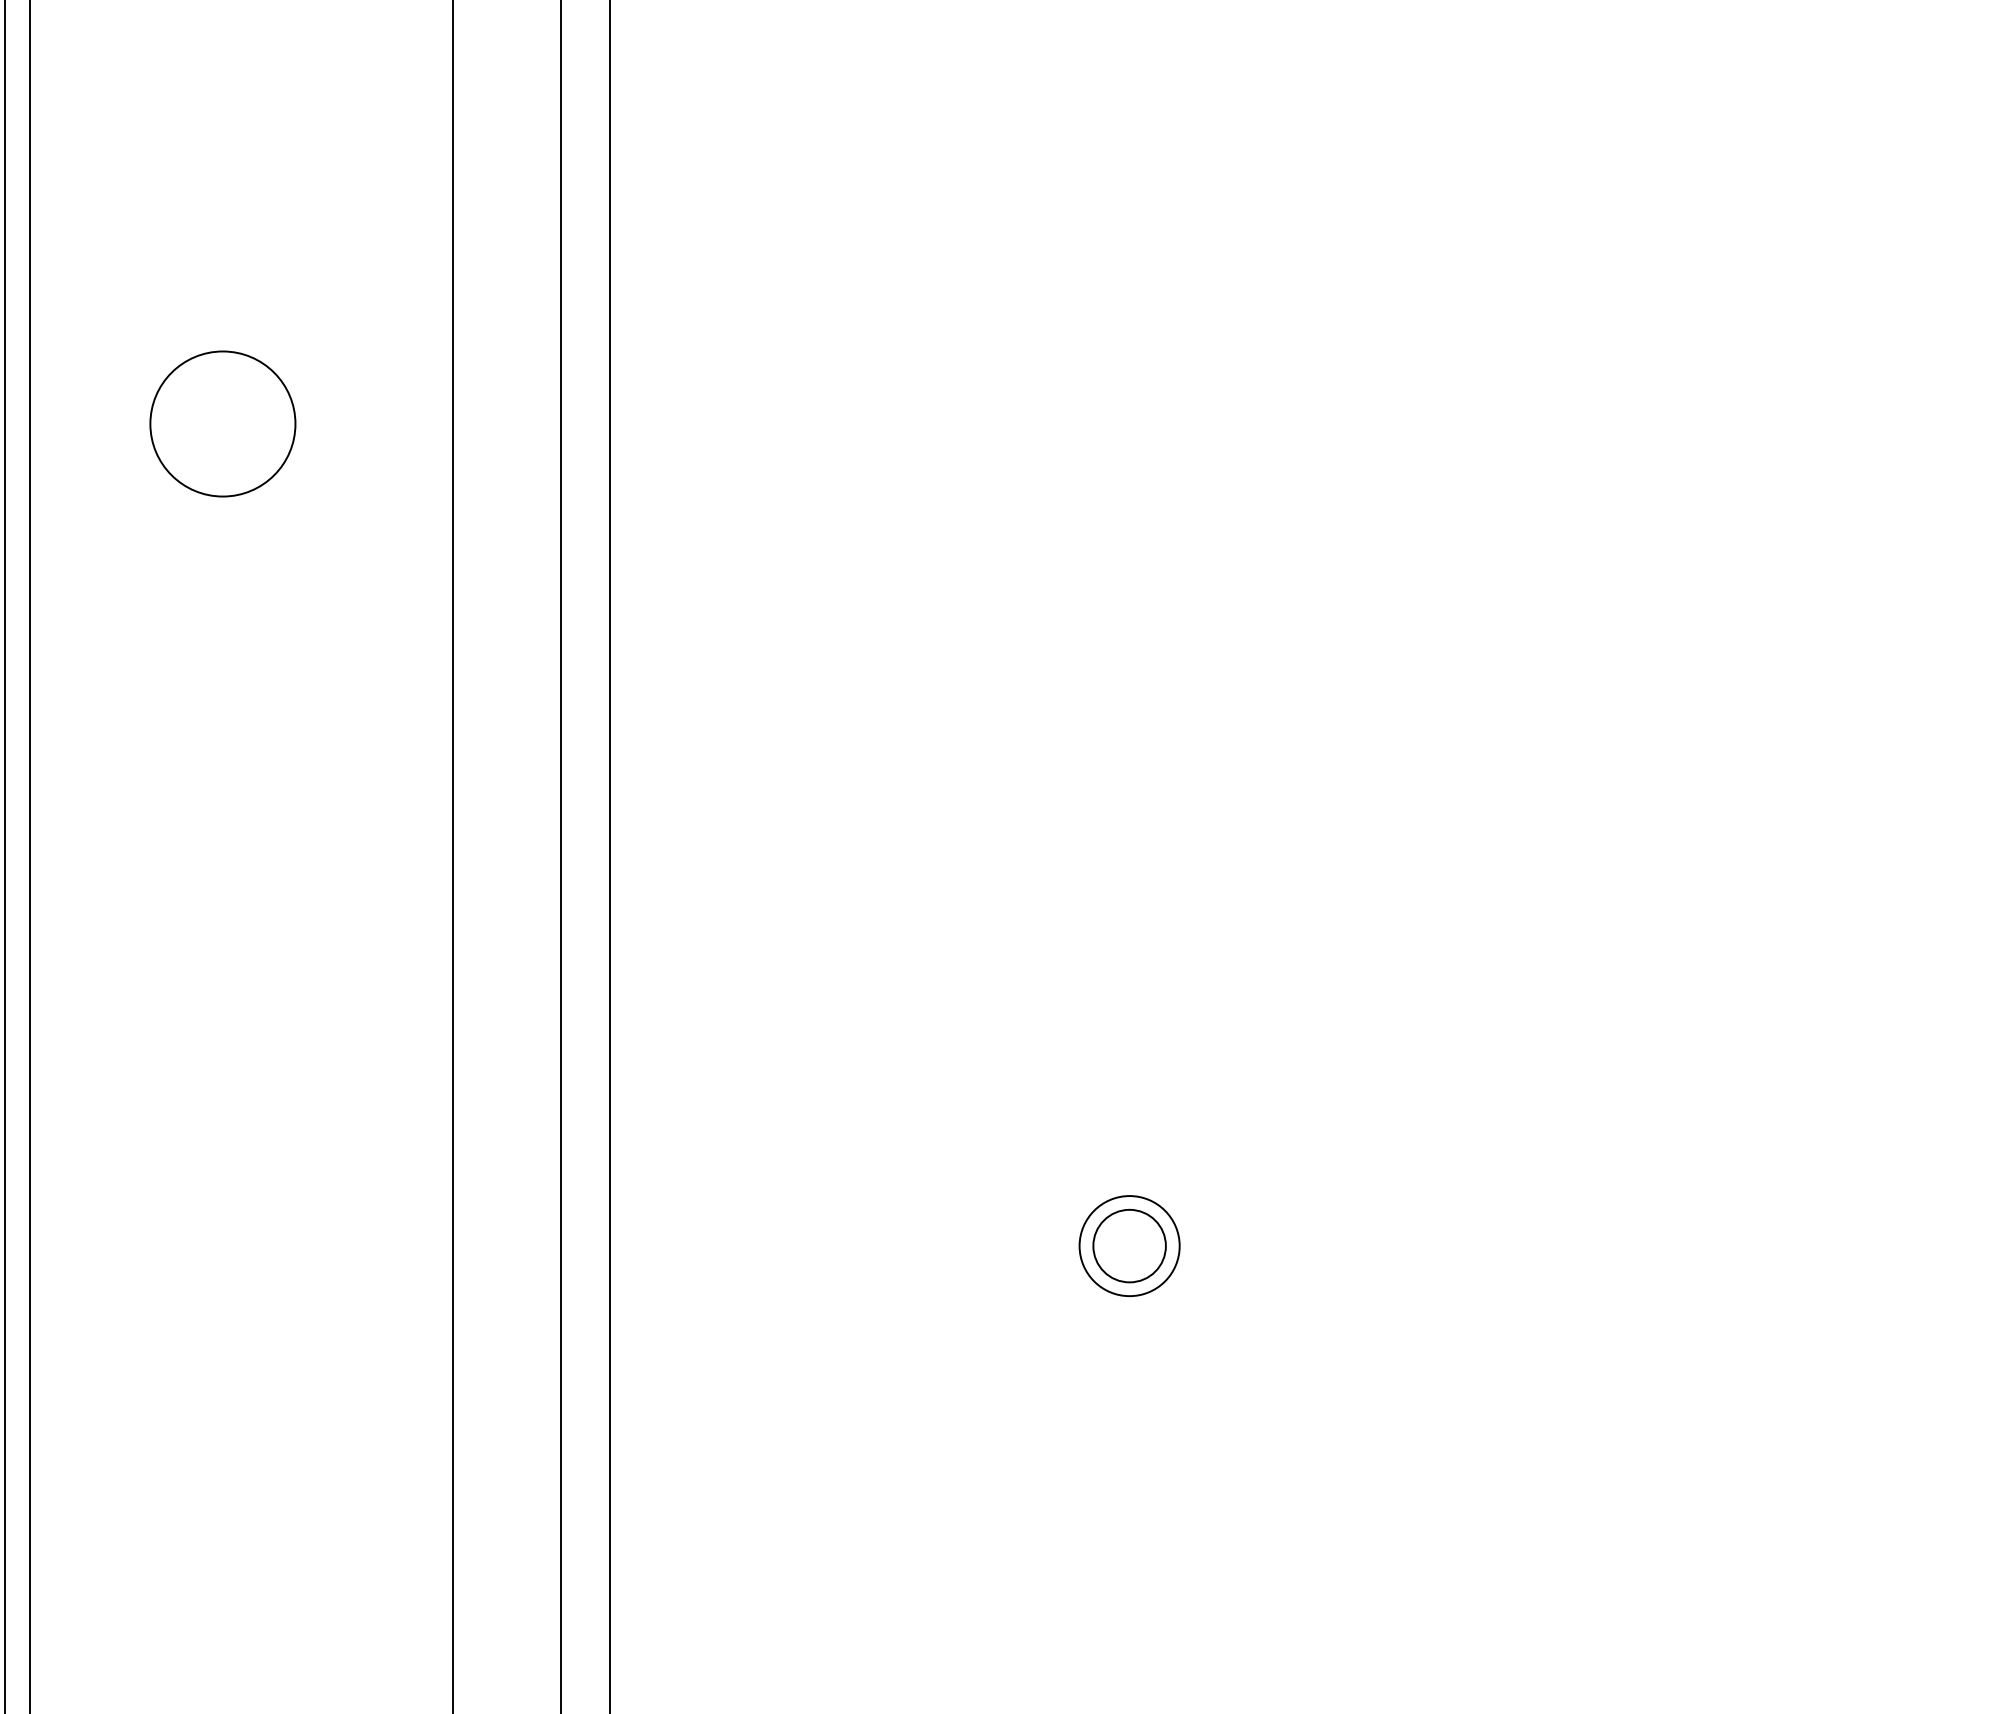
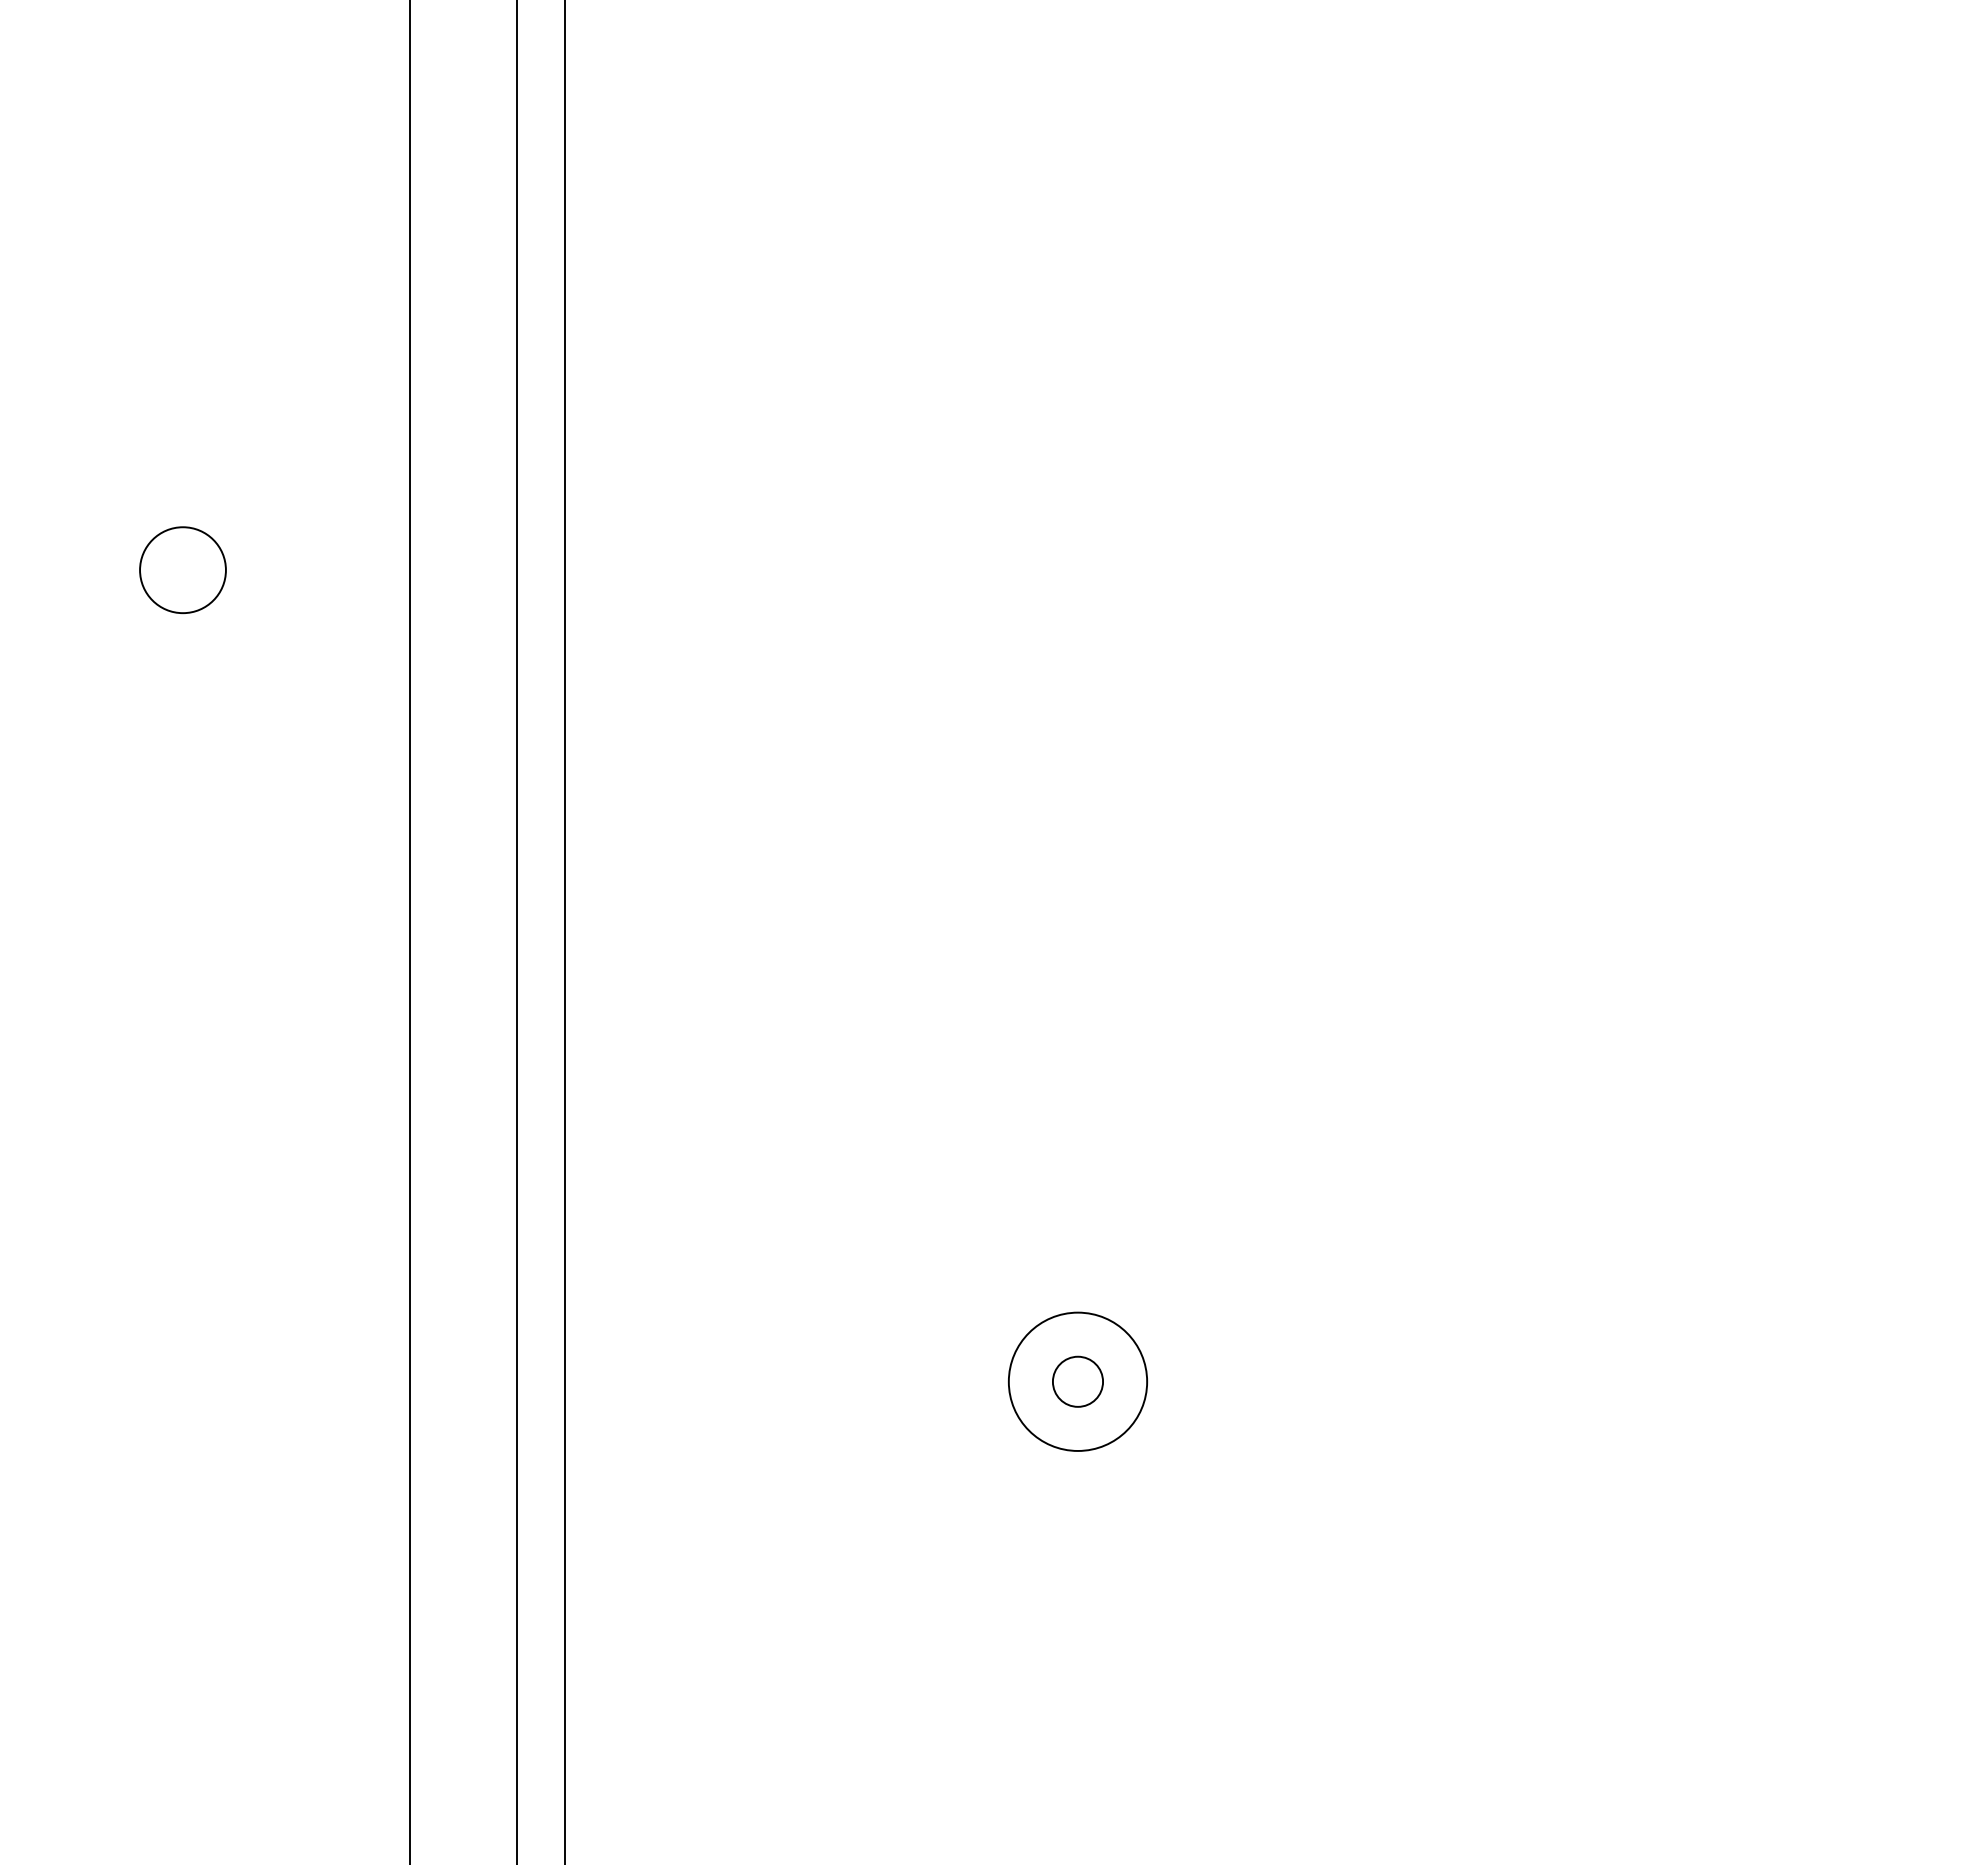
circle: (222, 423) -> (182, 569), size x0.6
circle: (1129, 1245) -> (1077, 1381), size x0.7
circle: (1129, 1245) -> (1077, 1381), size x1.4

